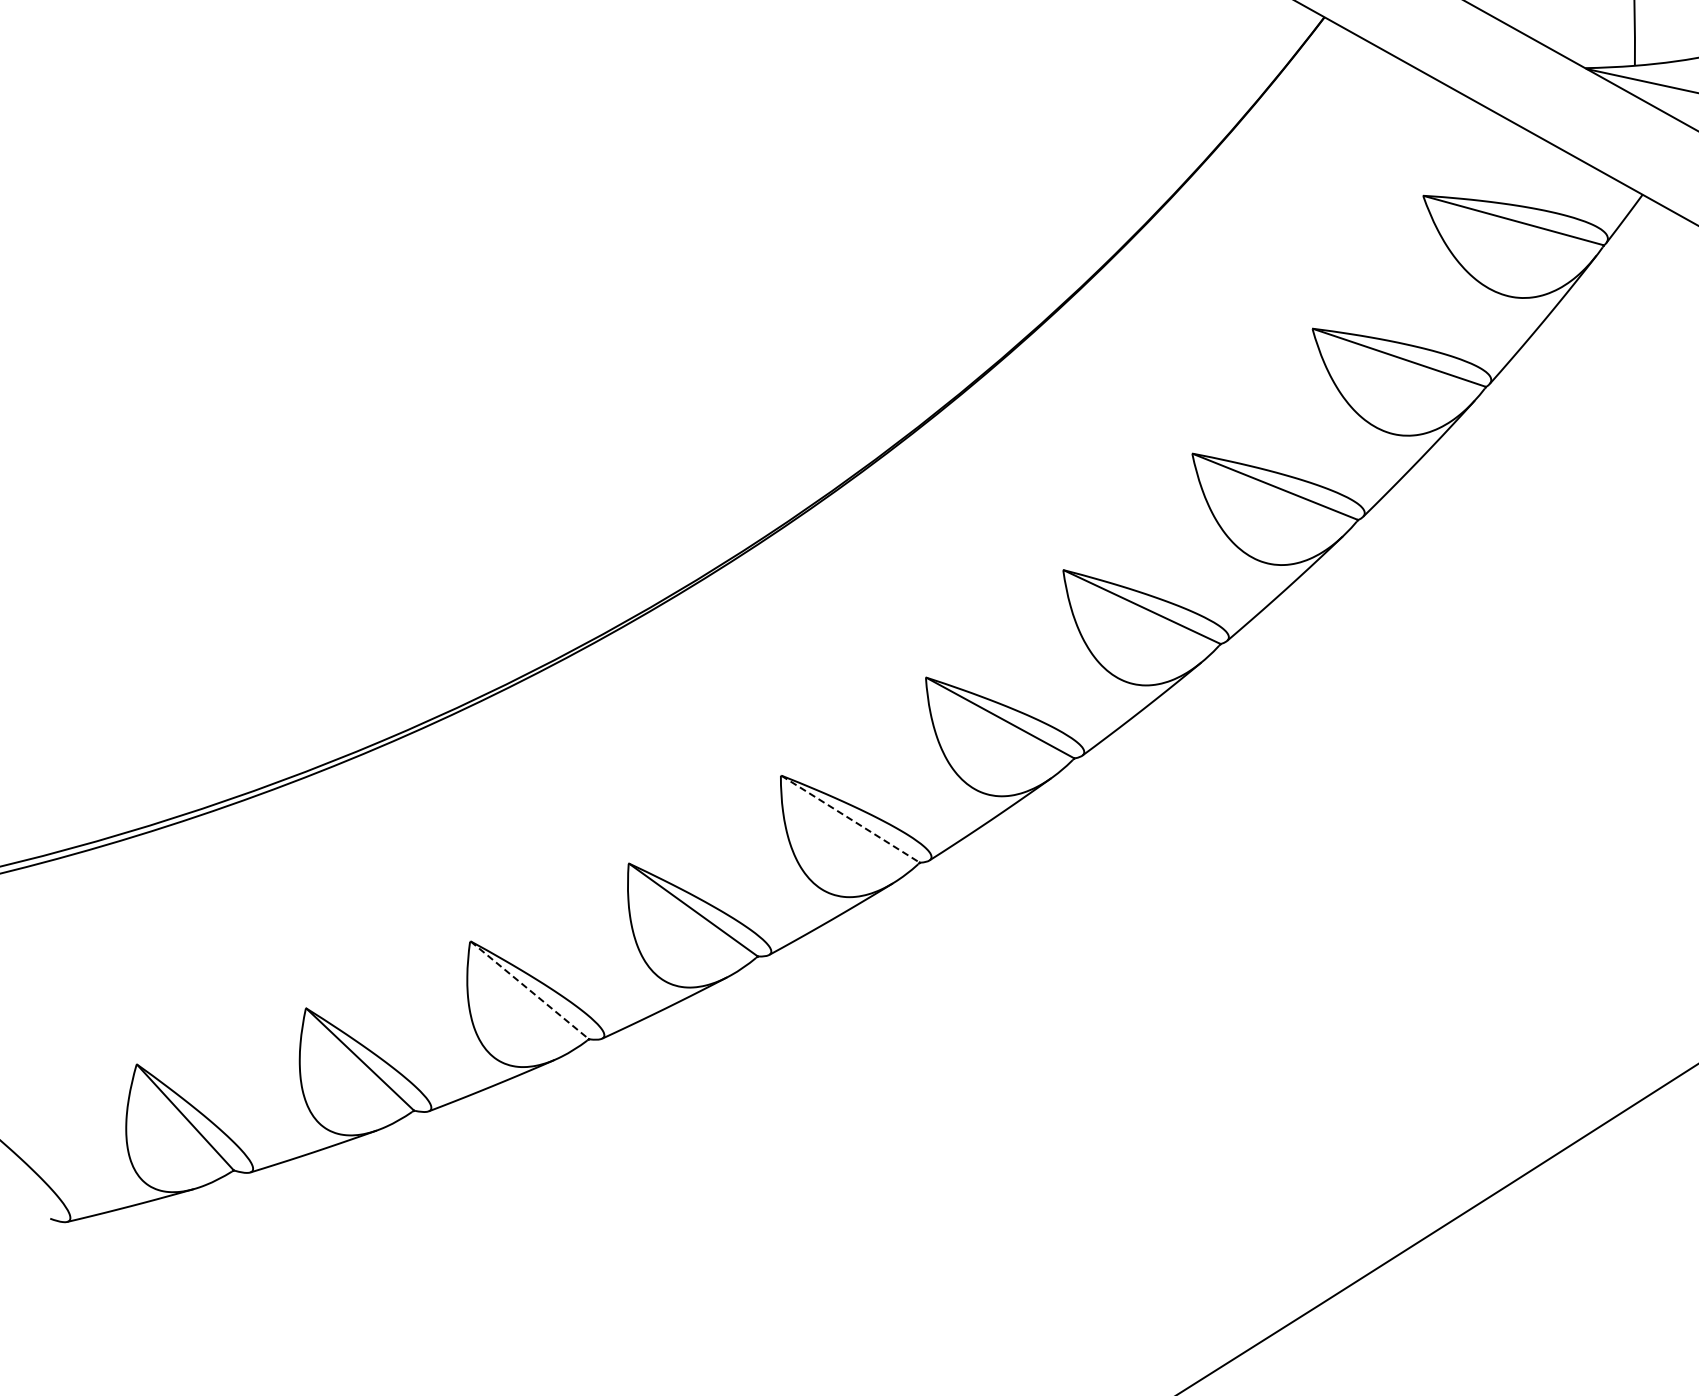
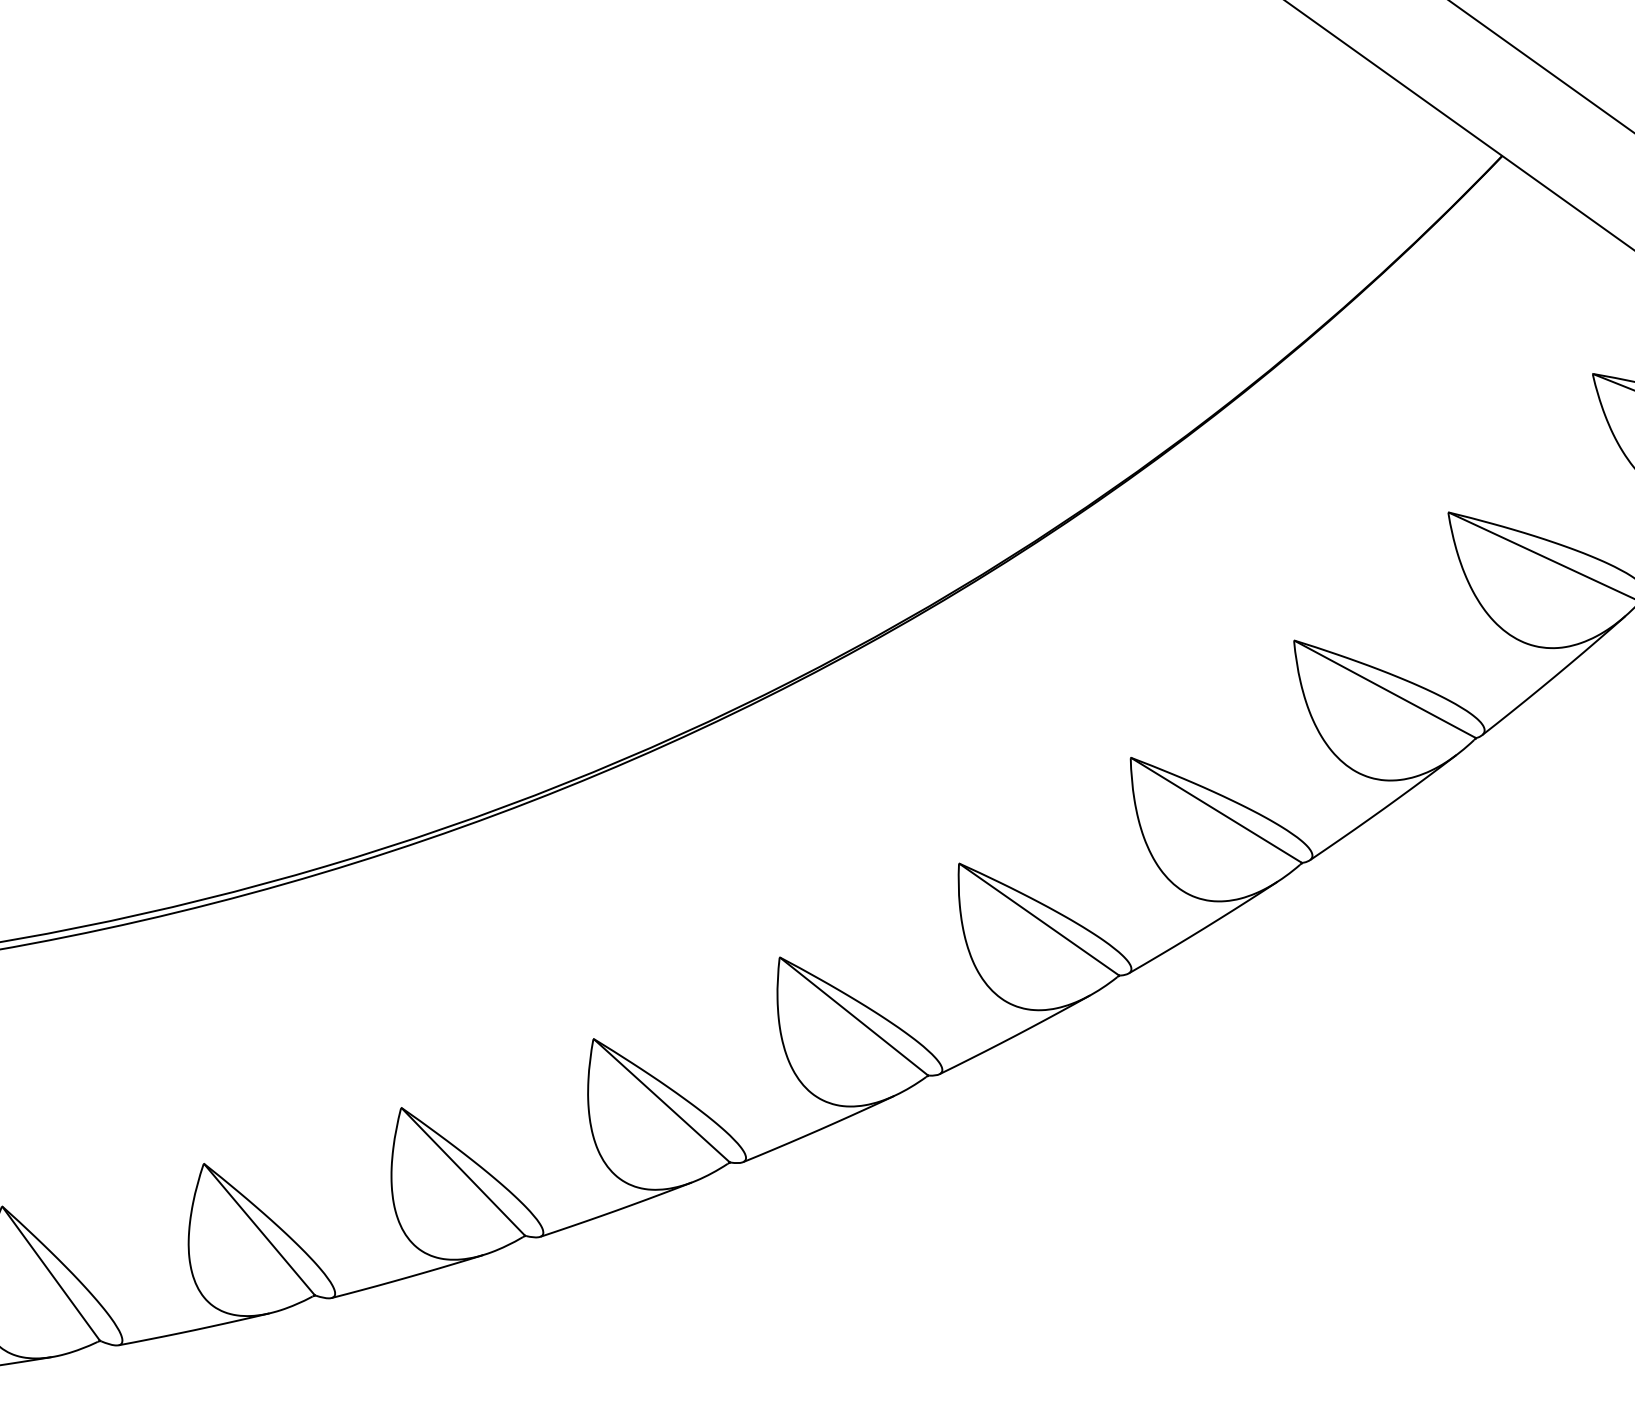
line: (850, 819) -> (854, 1016), dashed -> solid
line: (529, 990) -> (463, 1172), dashed -> solid

